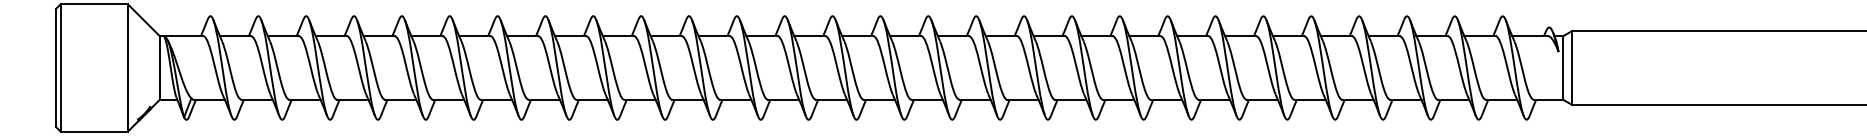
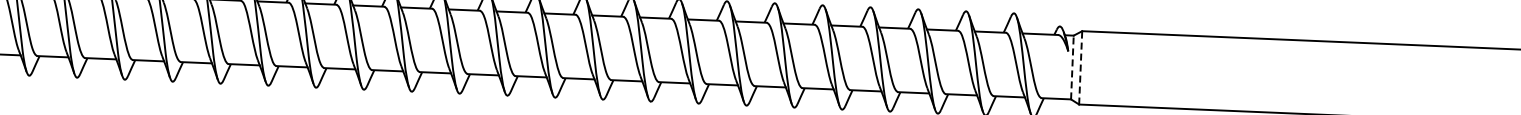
line: (1563, 67) -> (1072, 67), solid -> dashed
line: (1571, 67) -> (1080, 67), solid -> dashed

